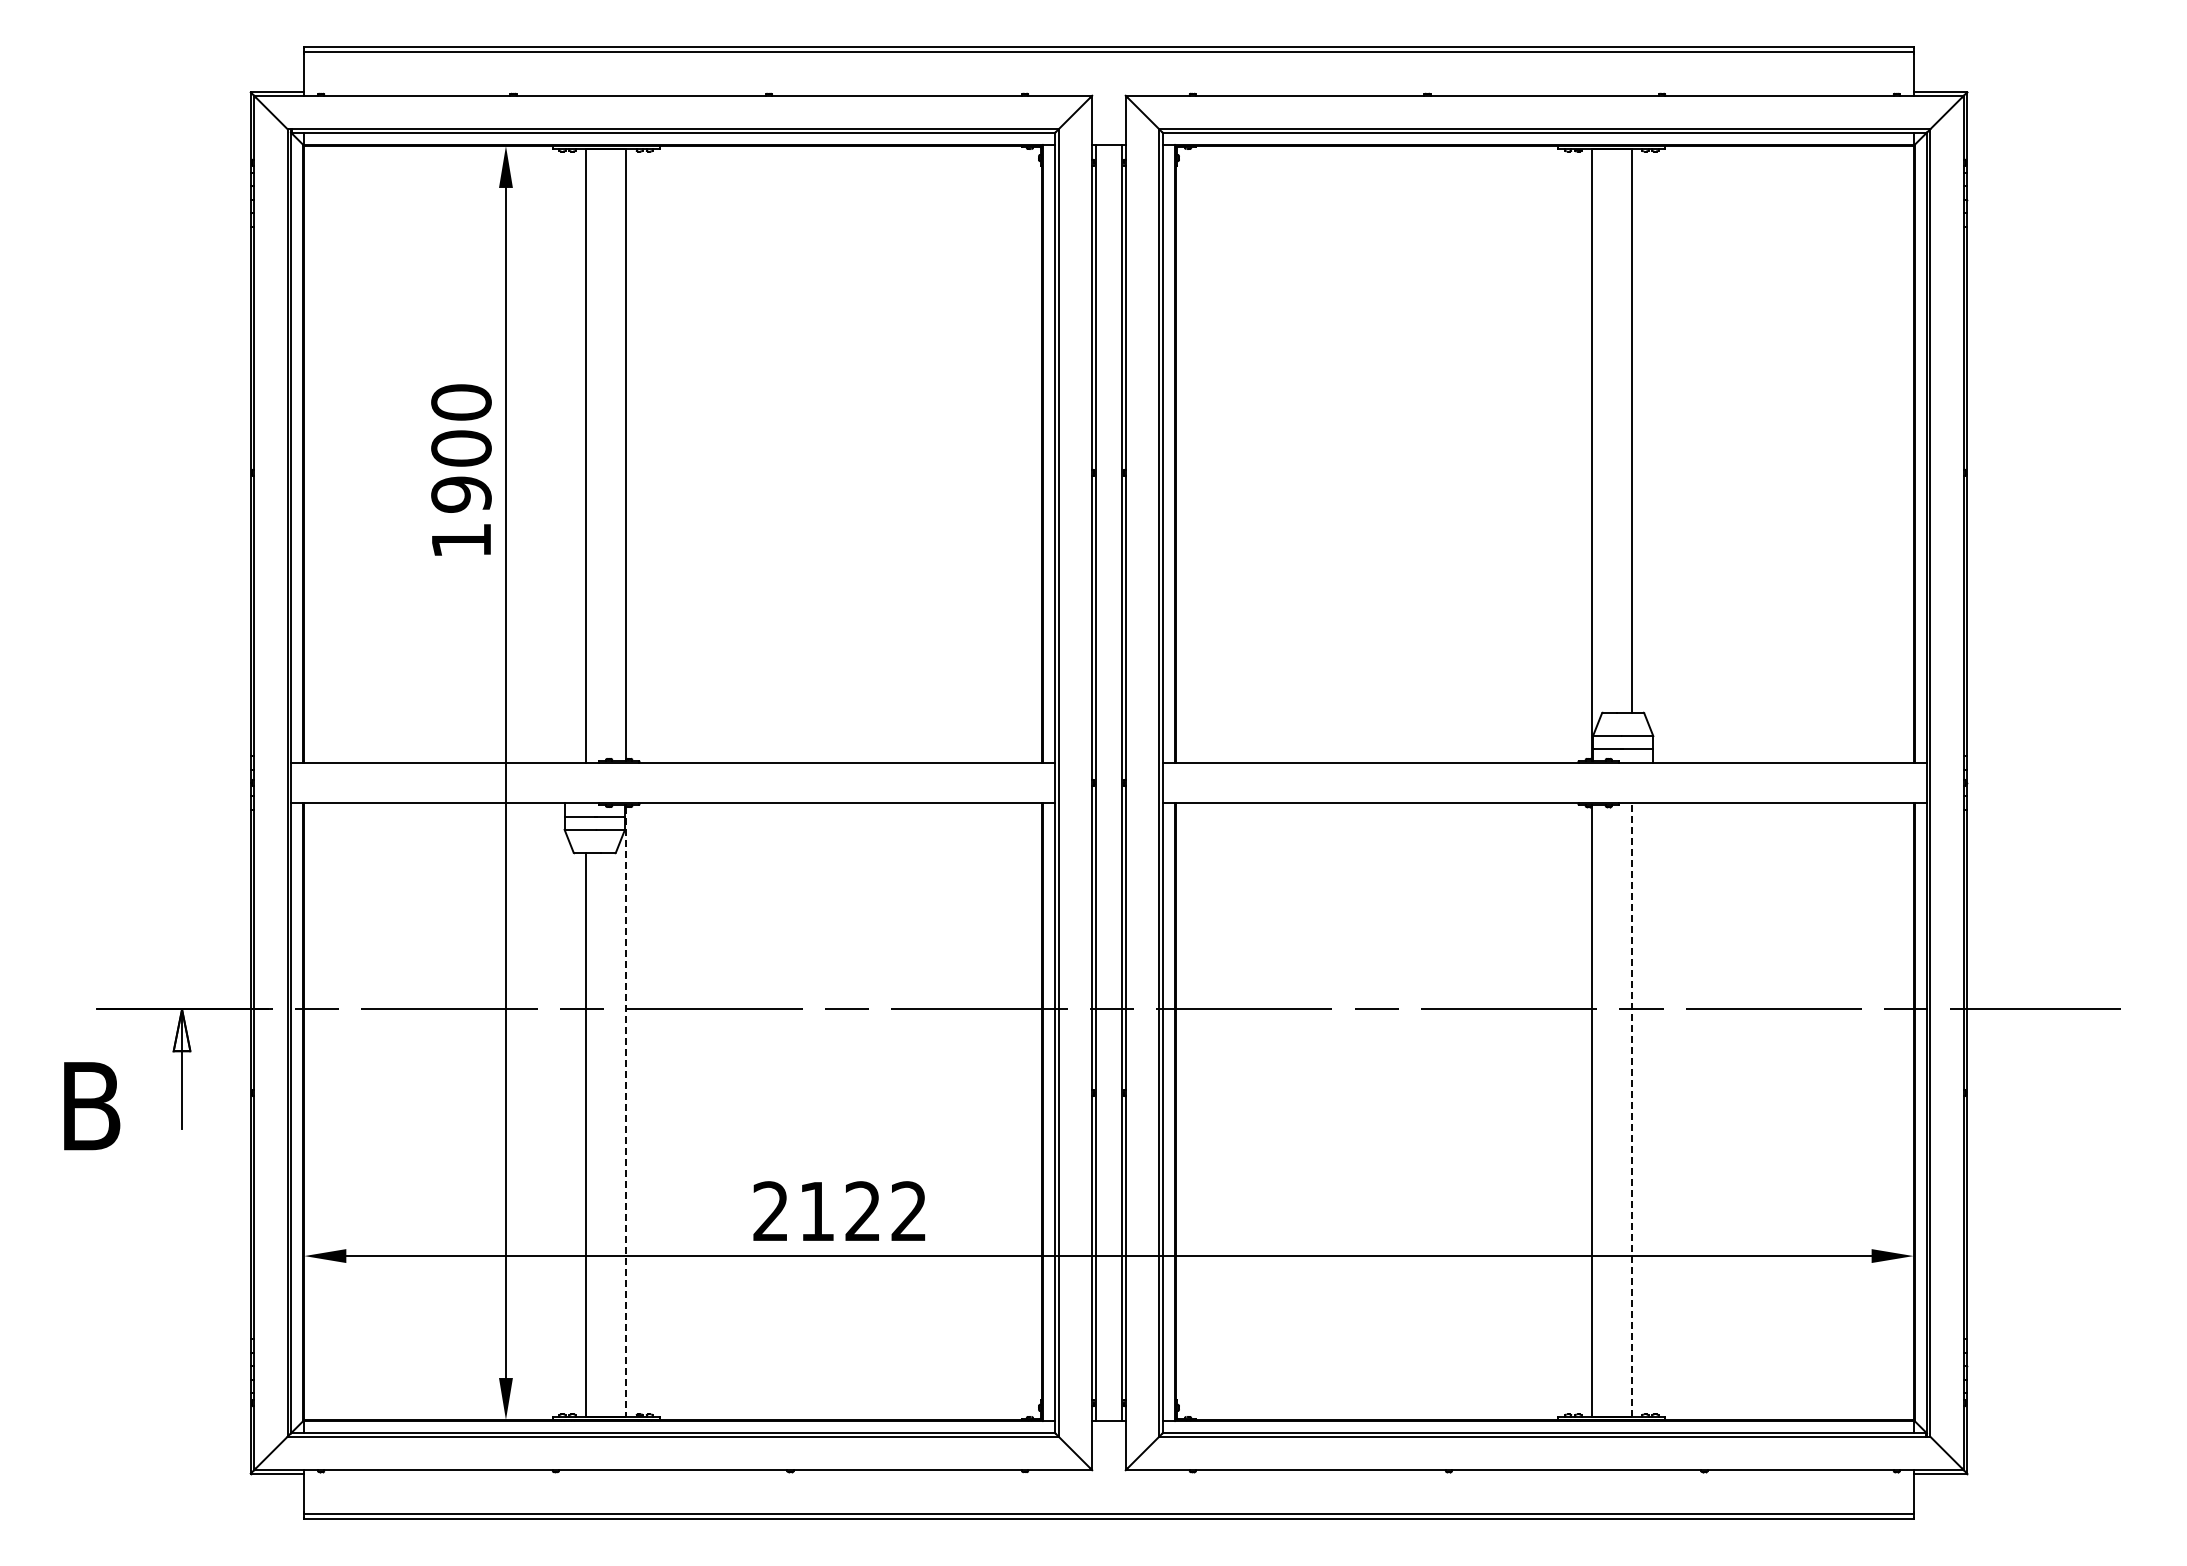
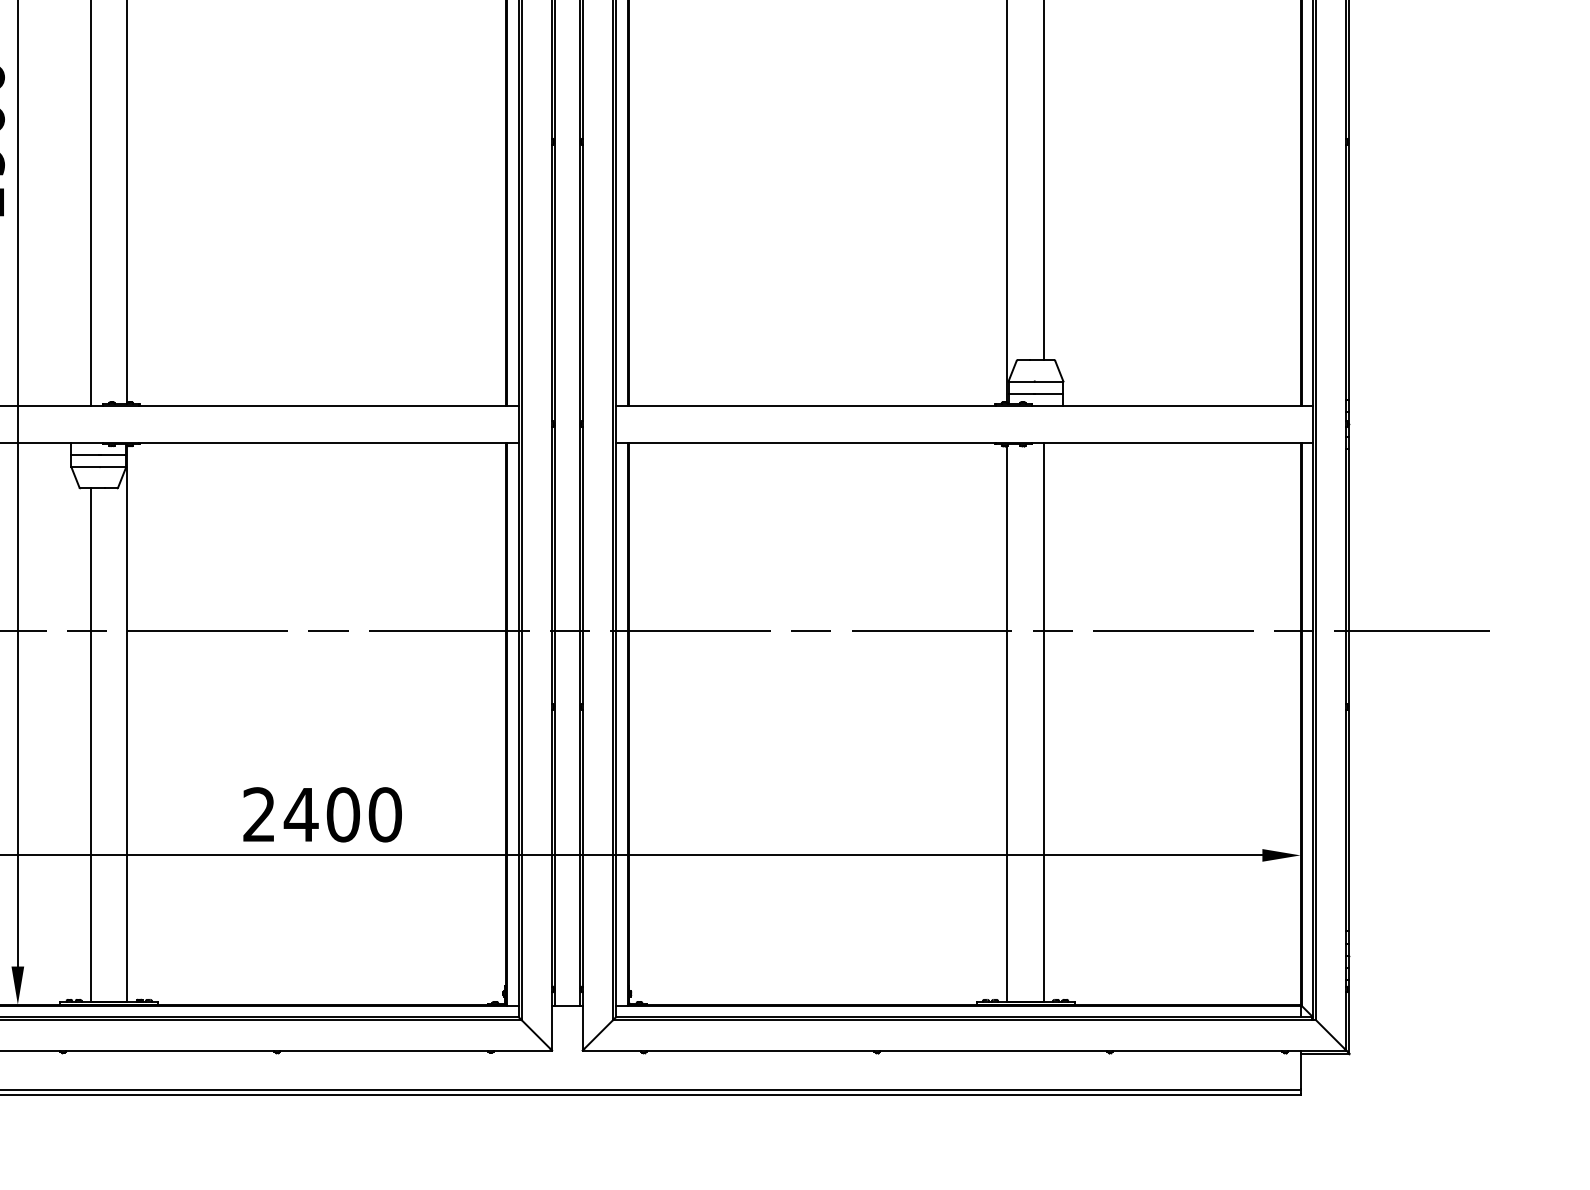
line: (1631, 1109) -> (1043, 721), dashed -> solid
line: (626, 1111) -> (127, 723), dashed -> solid
text: (862, 1211) -> (342, 814), 2122 -> 2400

